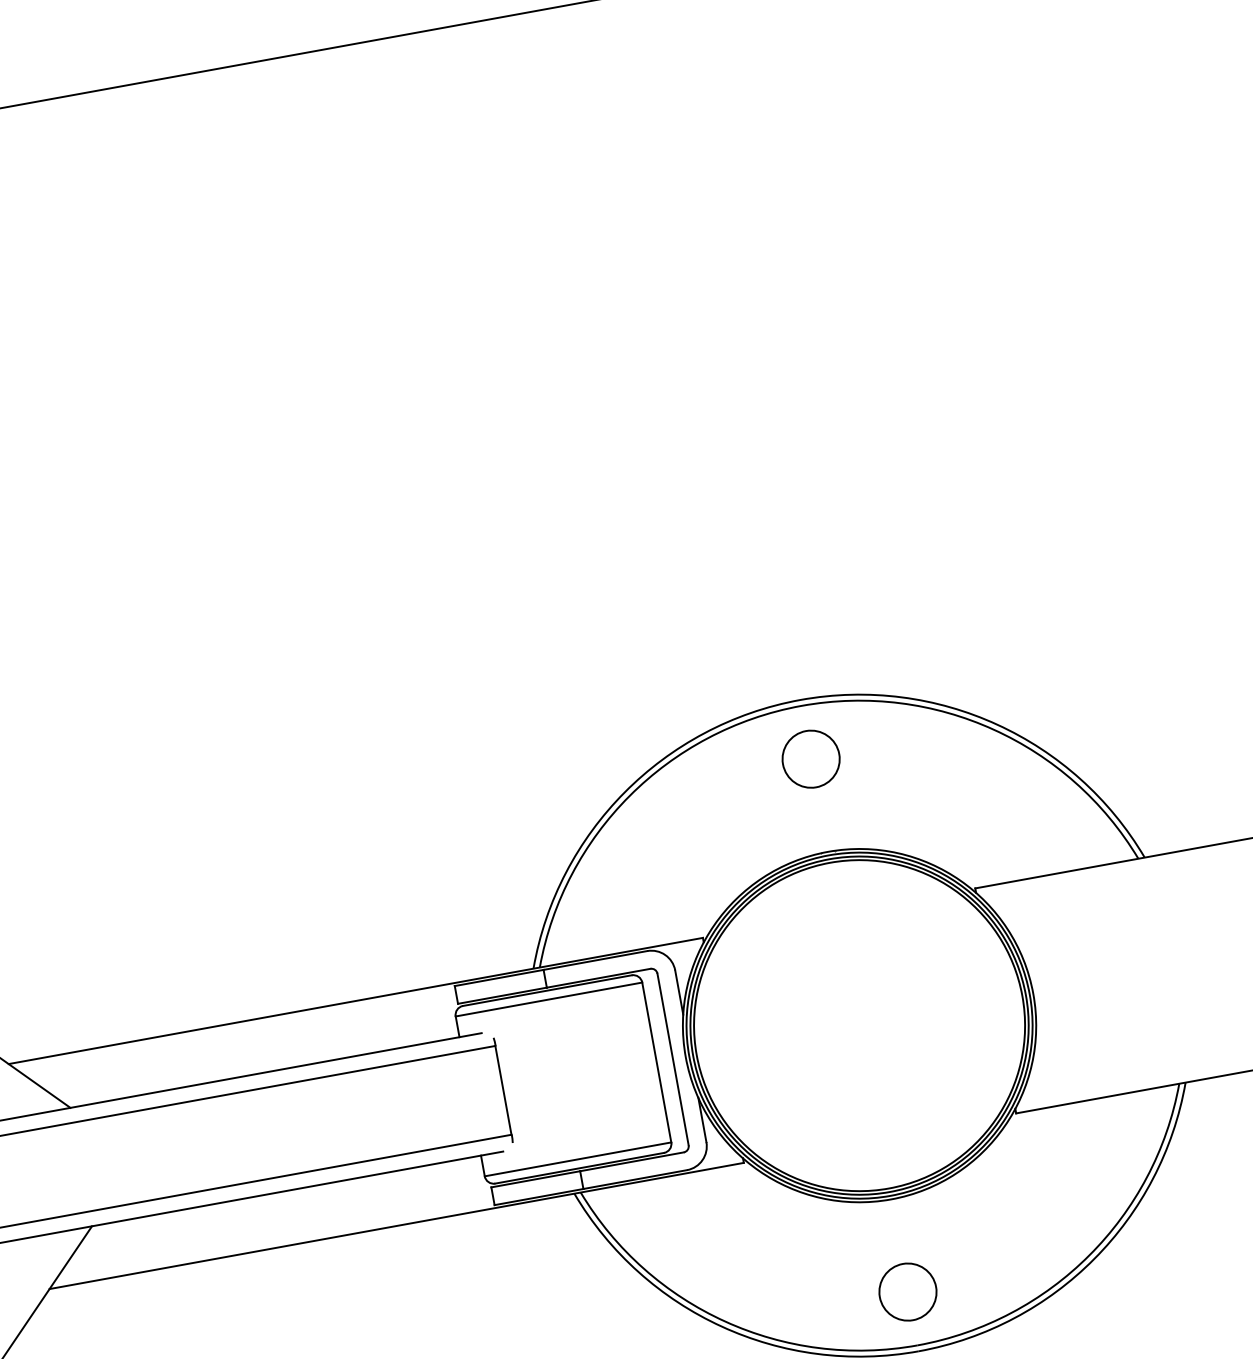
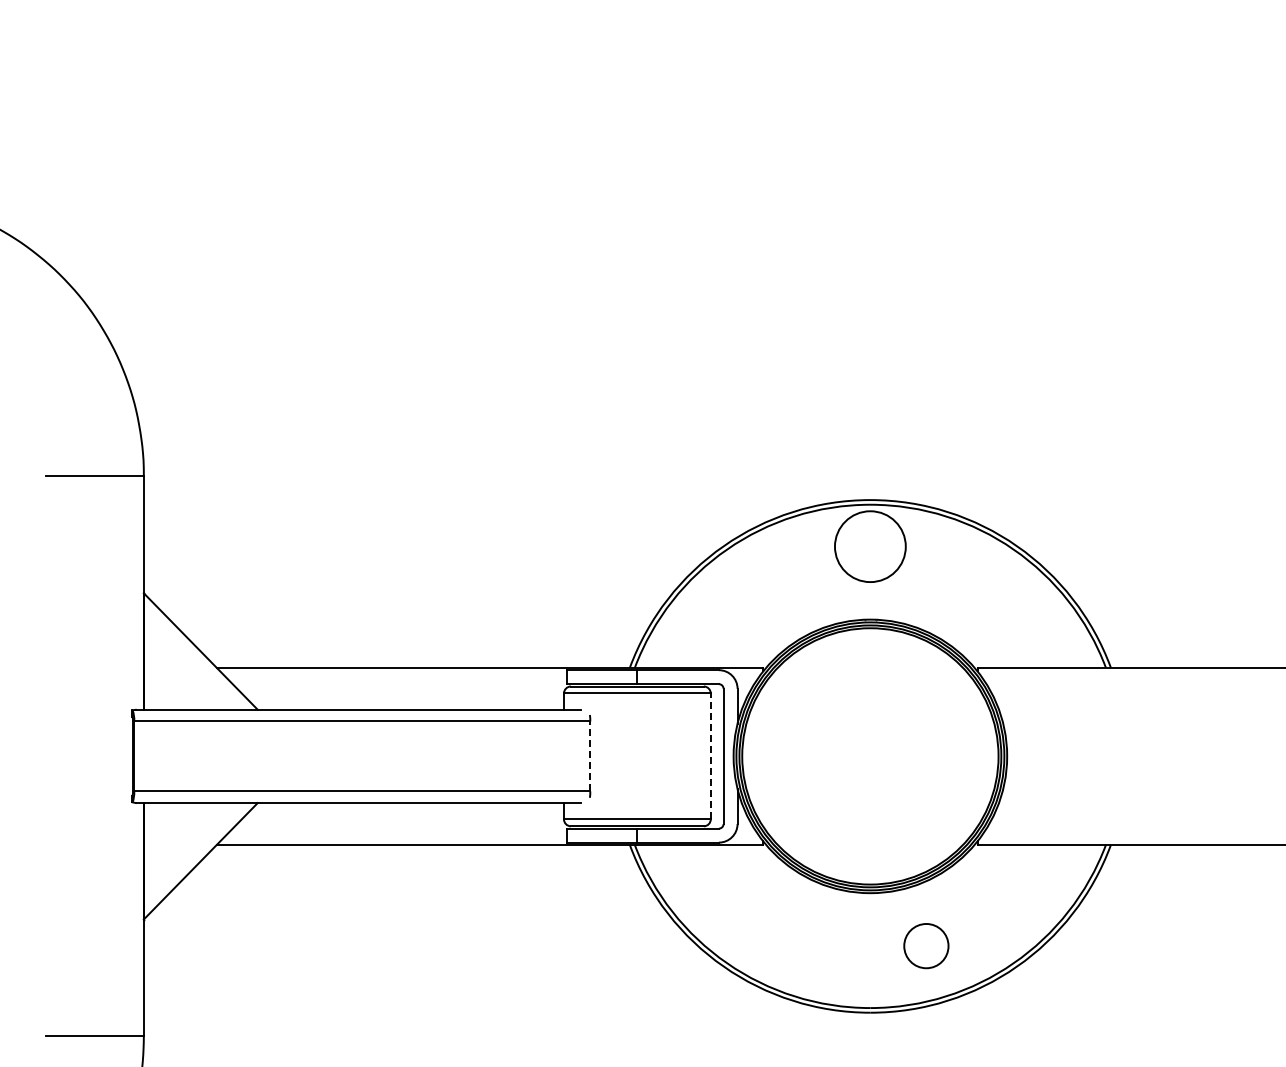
circle: (811, 758) -> (870, 546), size x1.6
line: (656, 1062) -> (710, 756), solid -> dashed
line: (503, 1090) -> (590, 756), solid -> dashed
circle: (908, 1292) -> (926, 946), moved

